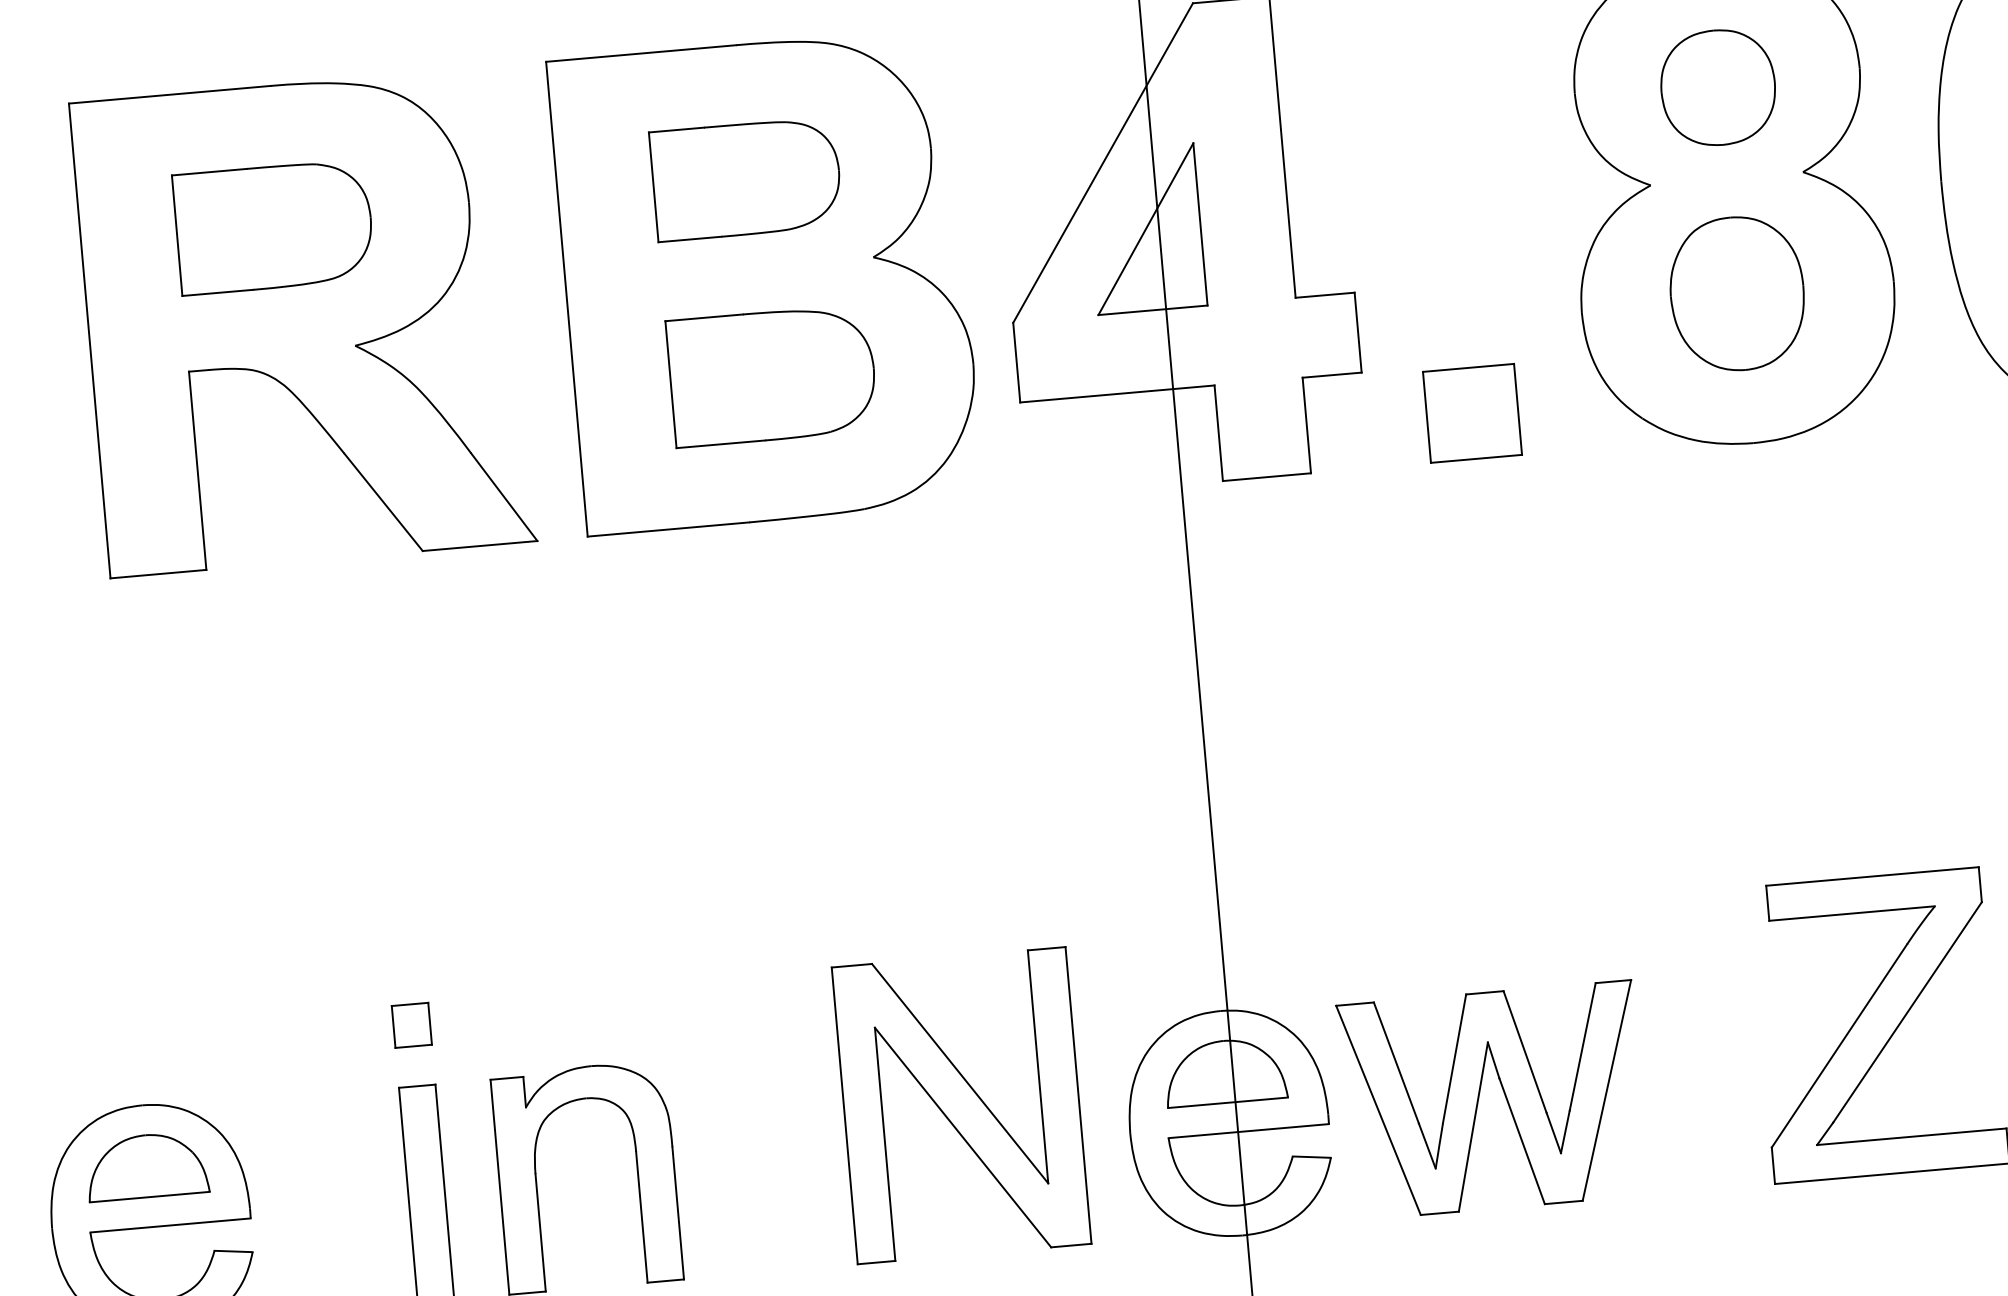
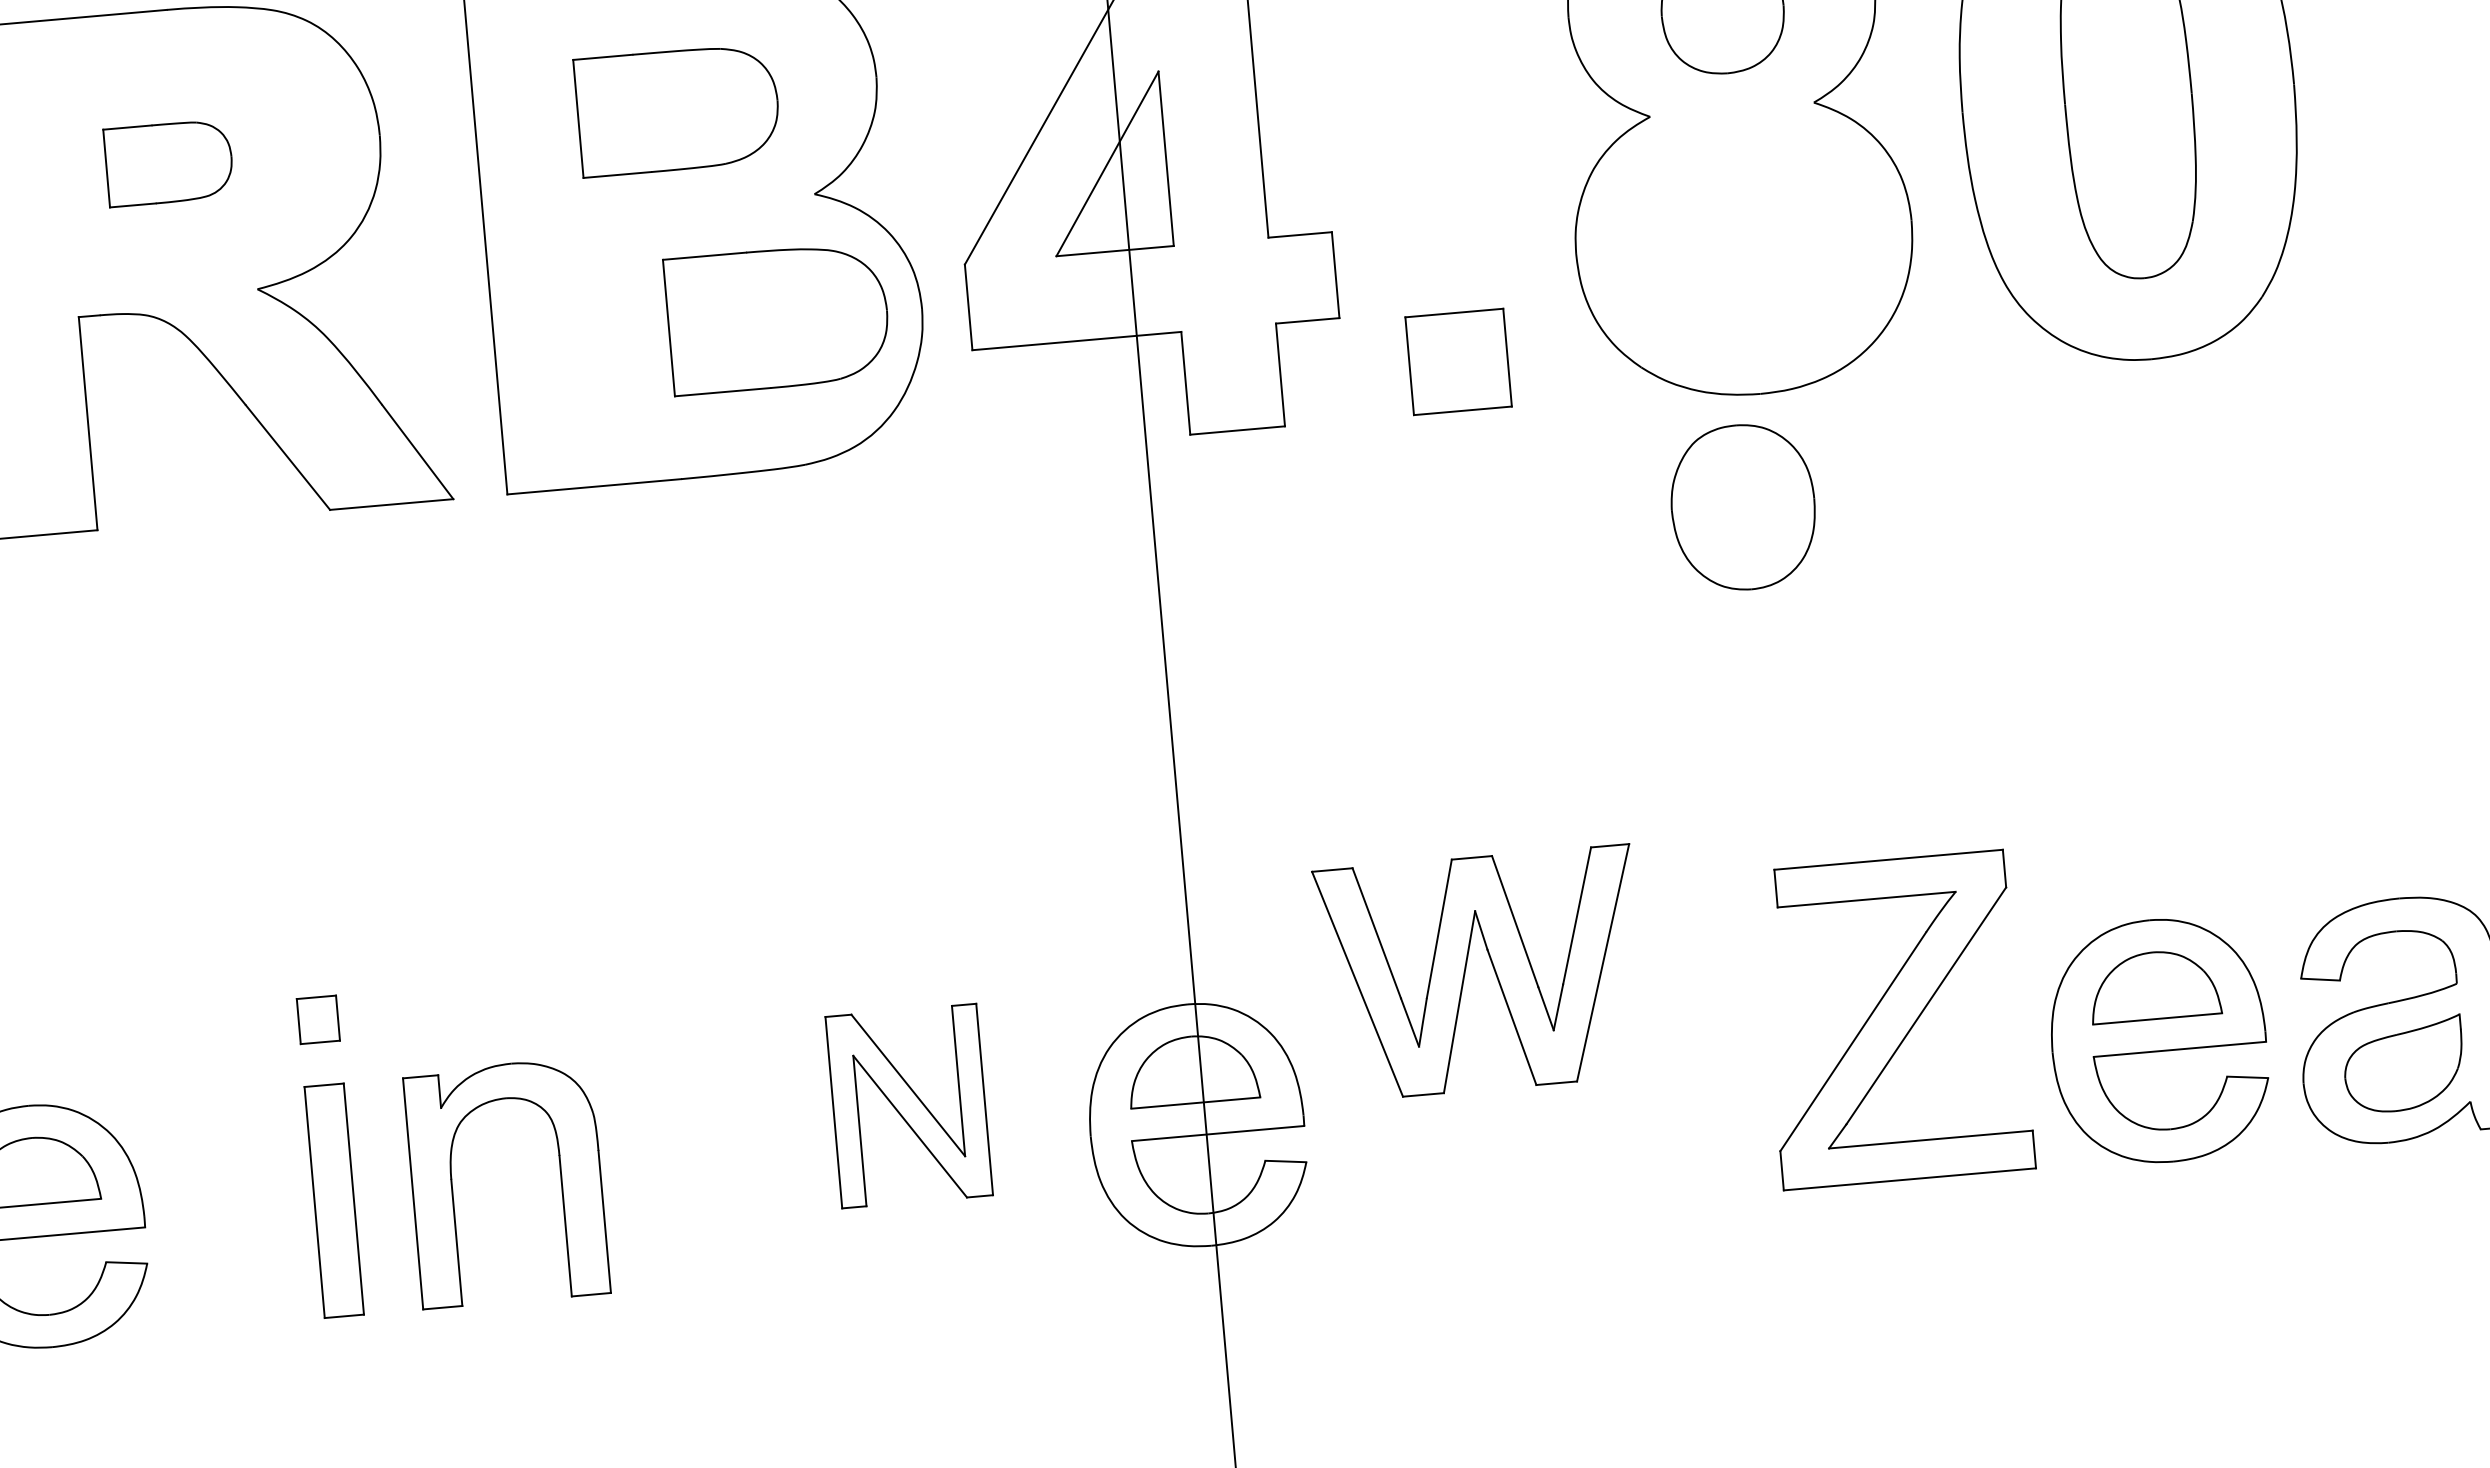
part: (271, 229) -> (167, 164), size x0.6
part: (1736, 293) -> (1742, 507), moved
part: (770, 379) -> (775, 322), moved
part: (1483, 1097) -> (1470, 970), moved
part: (960, 1105) -> (908, 1105), size x0.6

